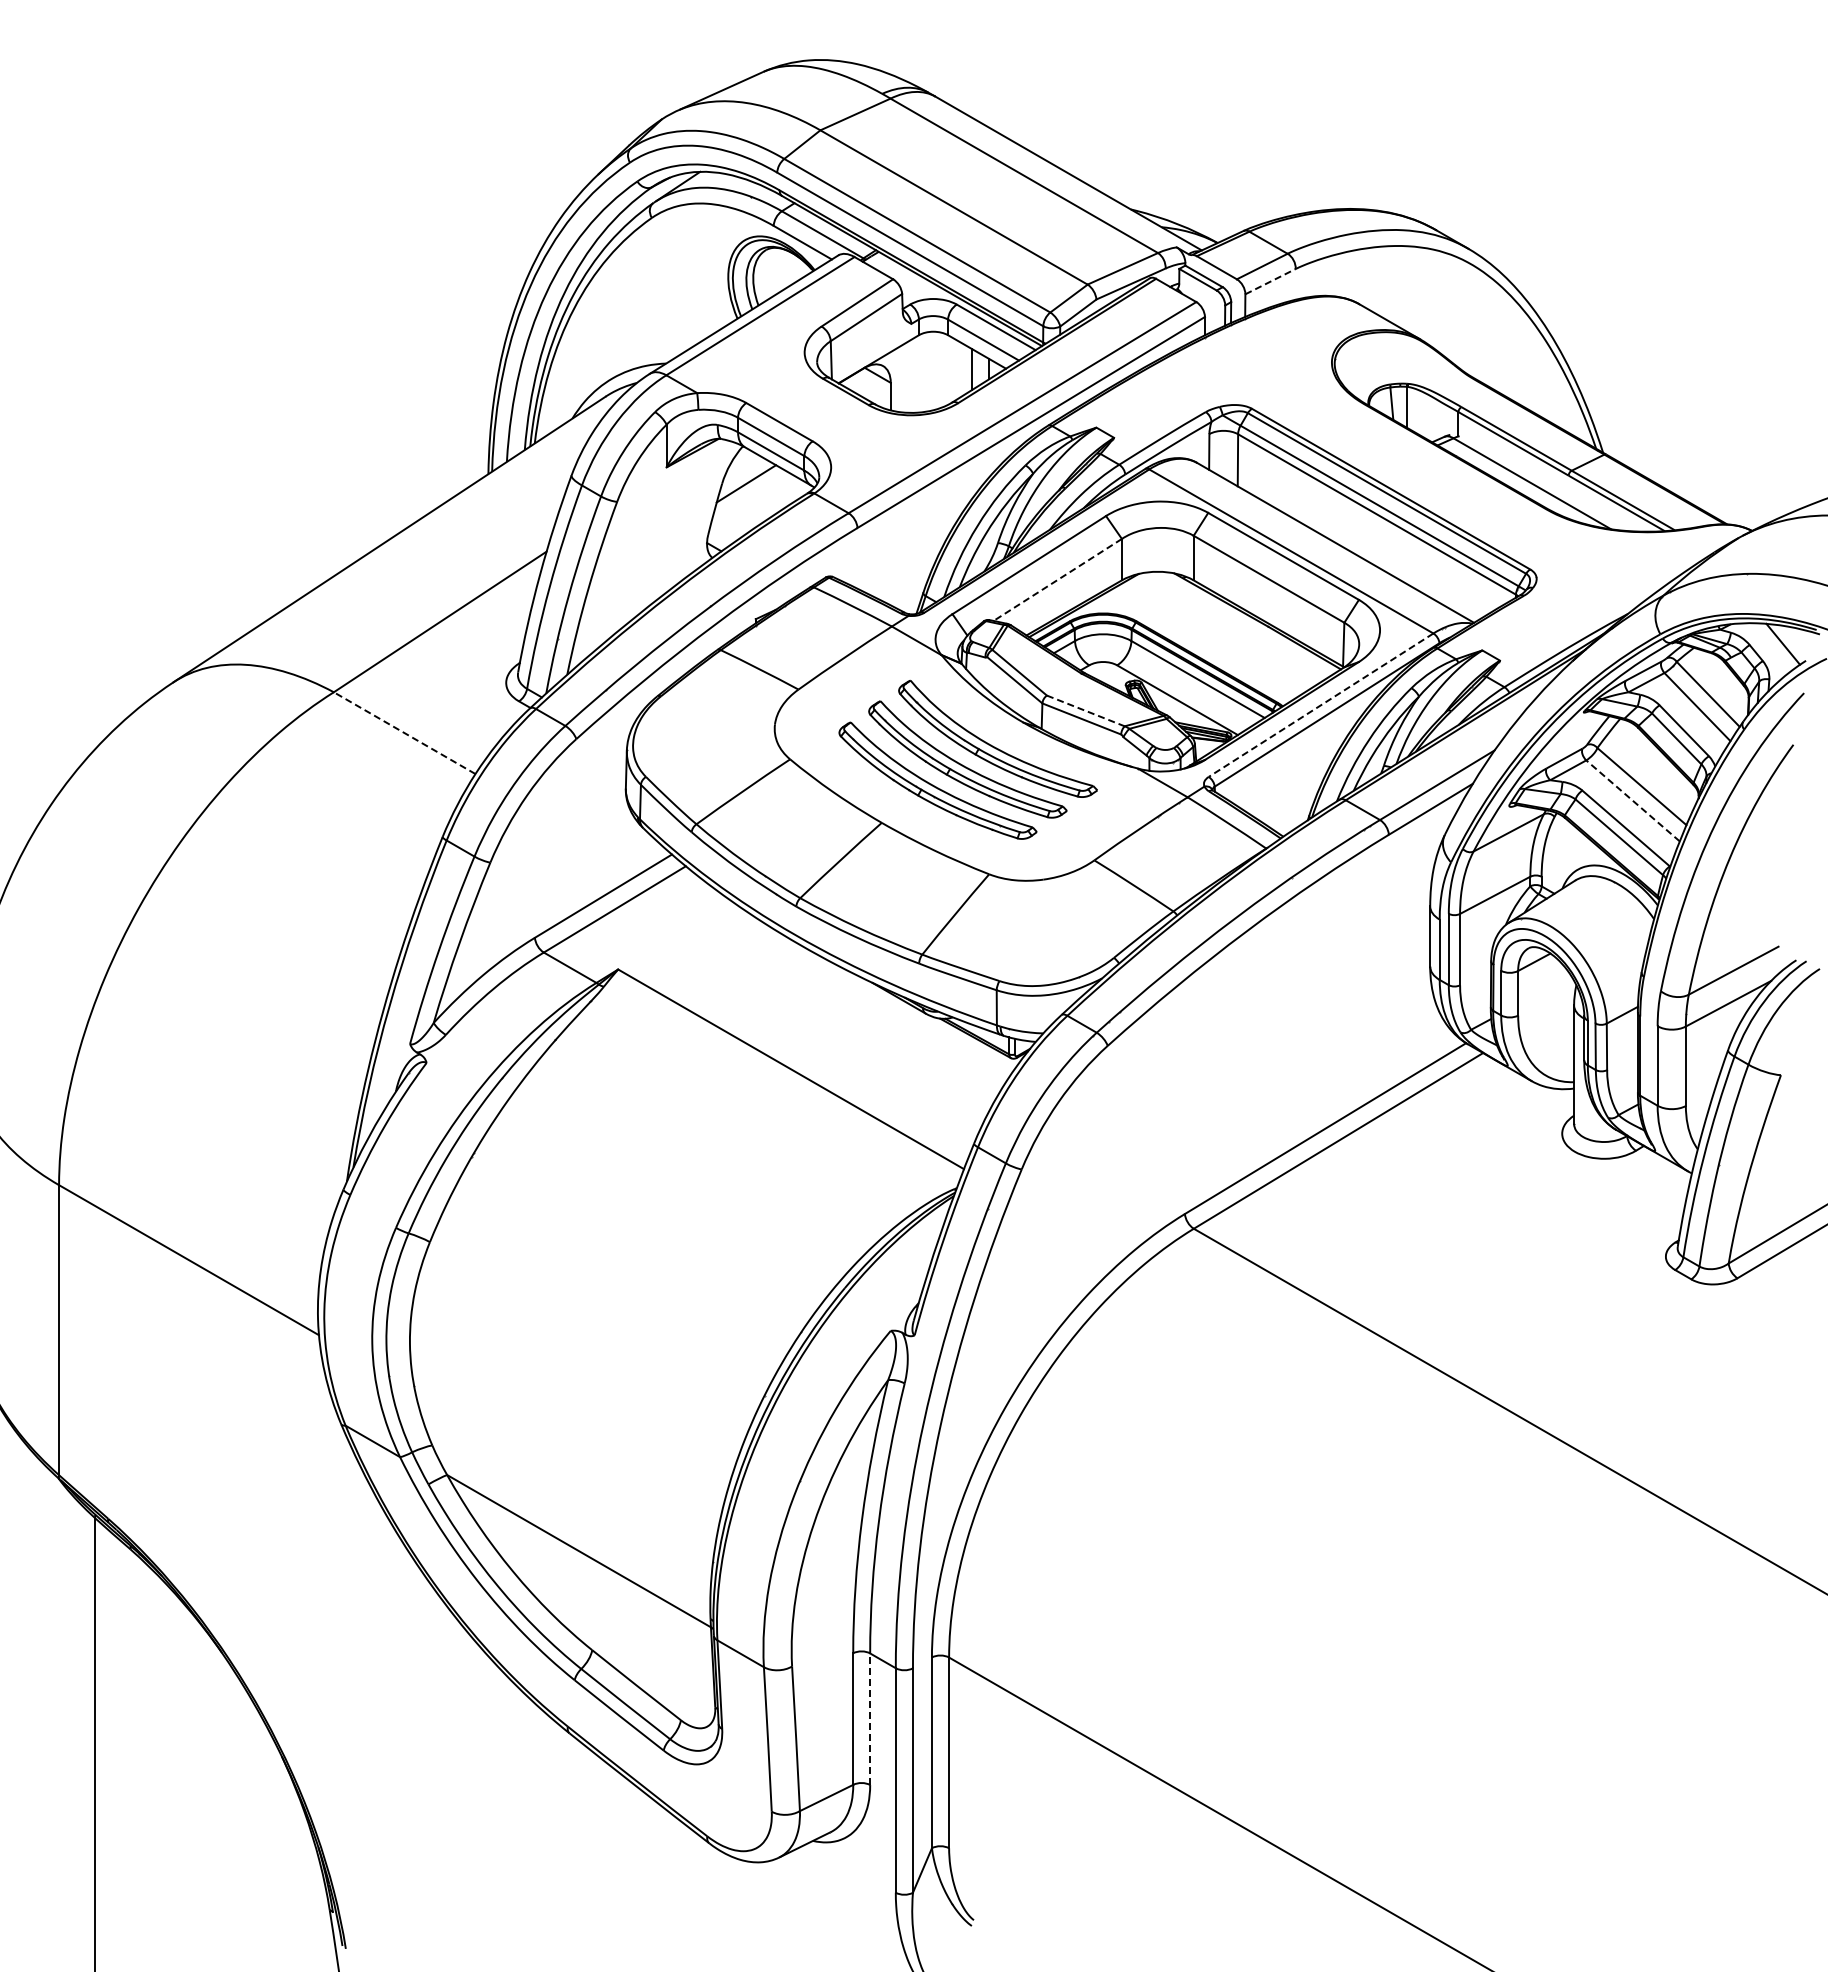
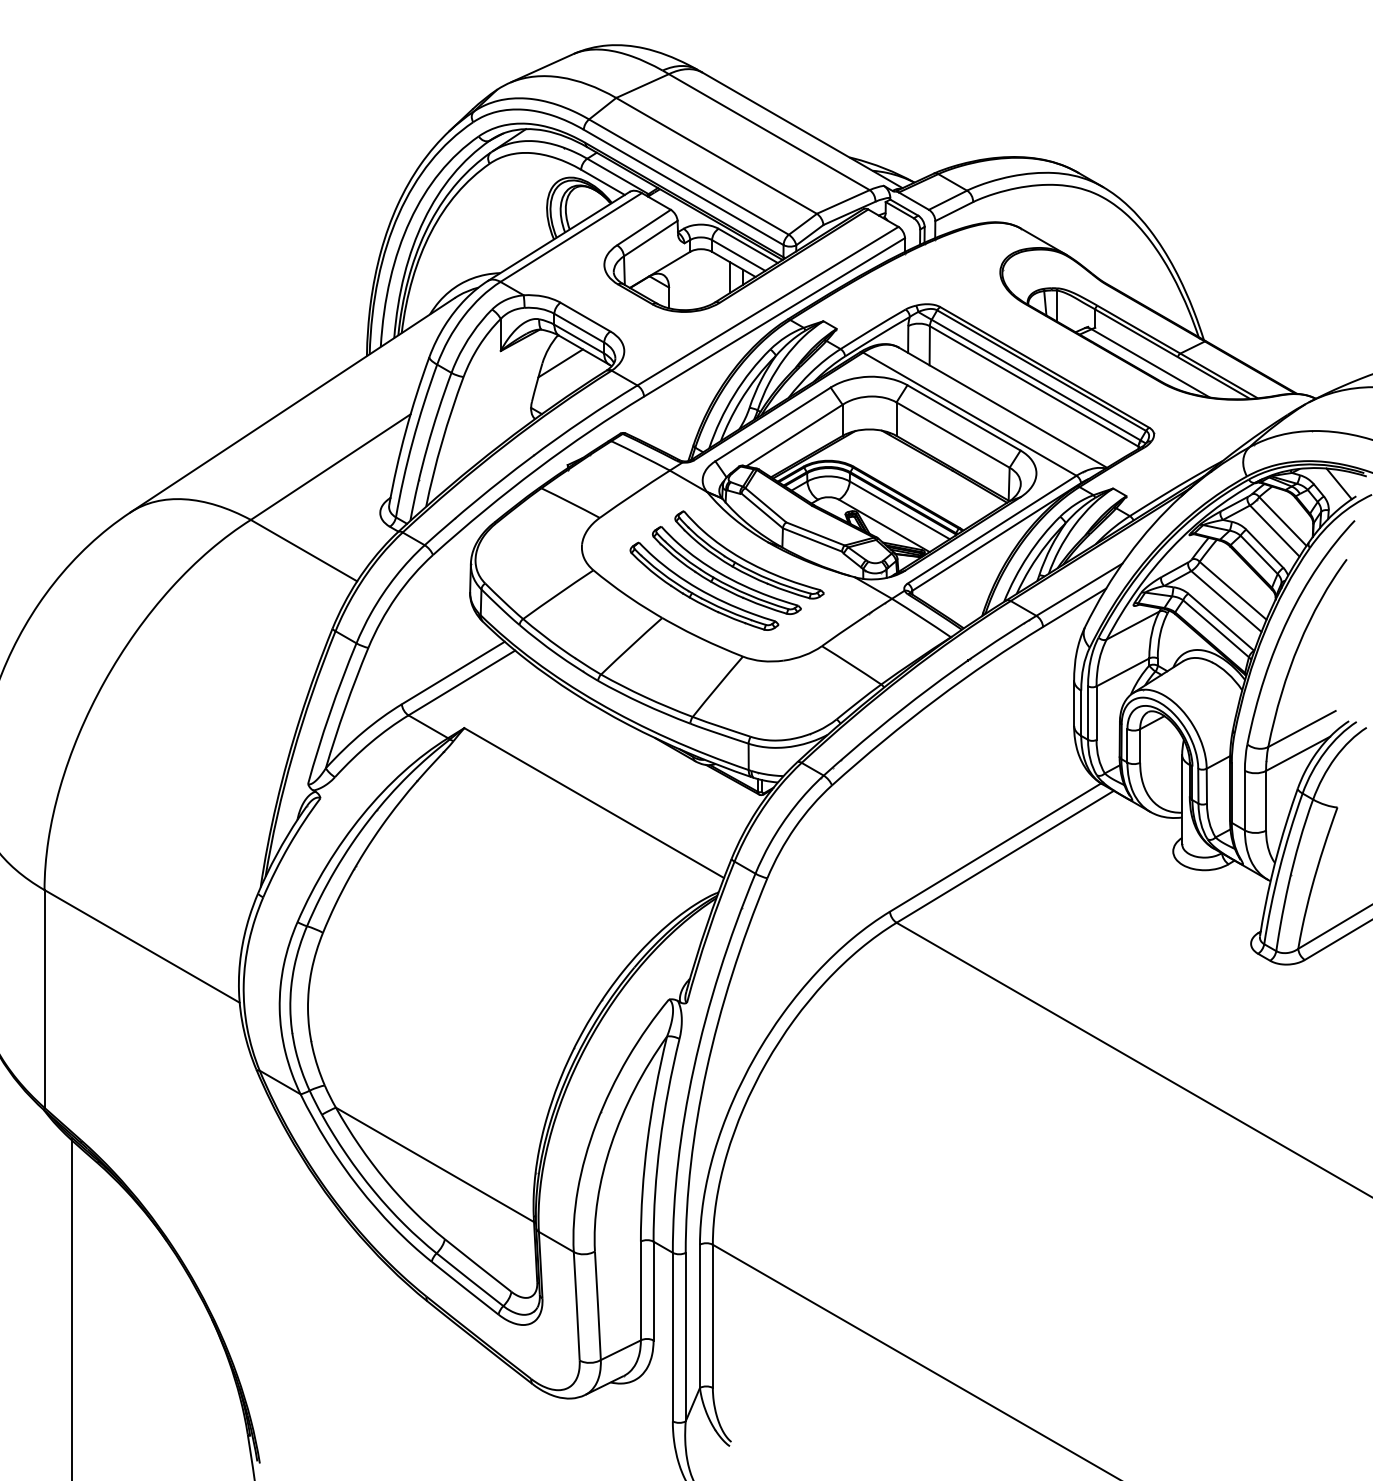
line: (1270, 281) -> (954, 211), dashed -> solid
line: (1057, 580) -> (794, 436), dashed -> solid
line: (1320, 705) -> (991, 529), dashed -> solid
line: (1085, 710) -> (815, 533), dashed -> solid
line: (404, 733) -> (303, 550), dashed -> solid
line: (1633, 800) -> (1226, 601), dashed -> solid
line: (870, 1719) -> (653, 1291), dashed -> solid

